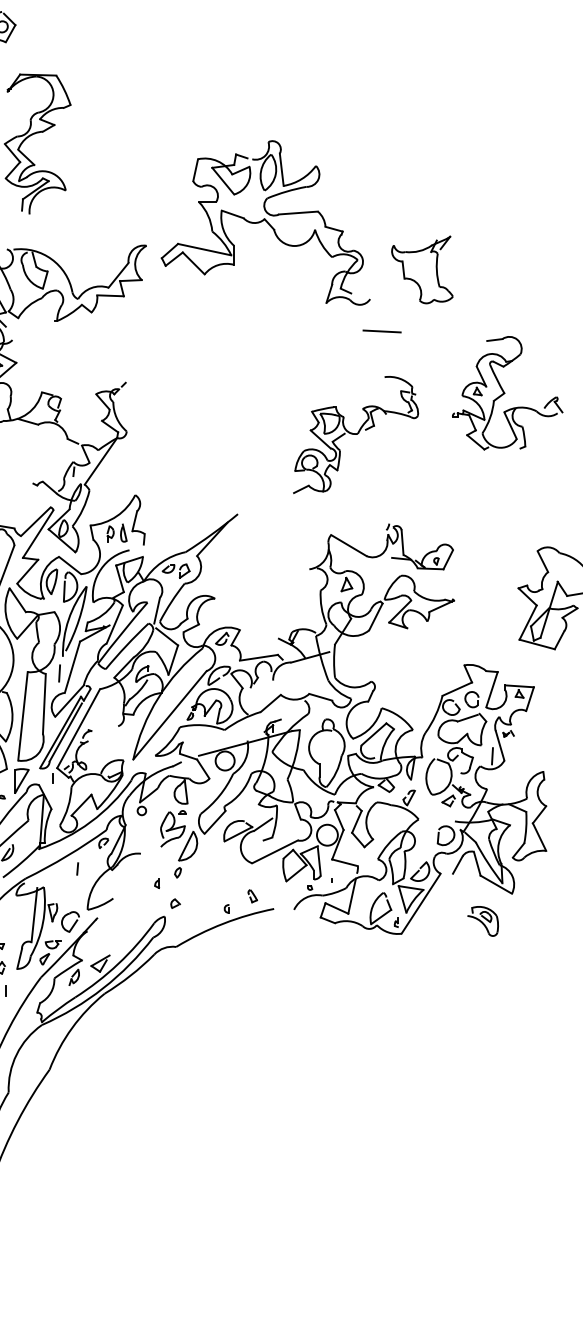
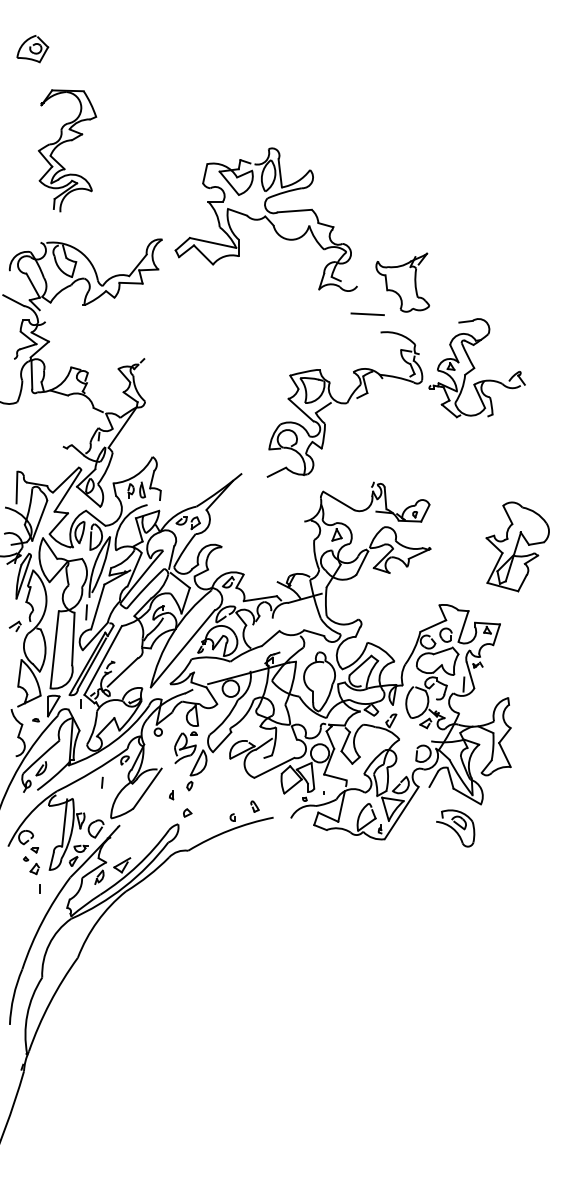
part: (422, 269) -> (402, 282), moved
part: (355, 434) -> (344, 404), size x1.43
line: (100, 742) -> (122, 672), added
line: (129, 875) -> (147, 788), added
part: (482, 921) -> (455, 828), size x1.43

